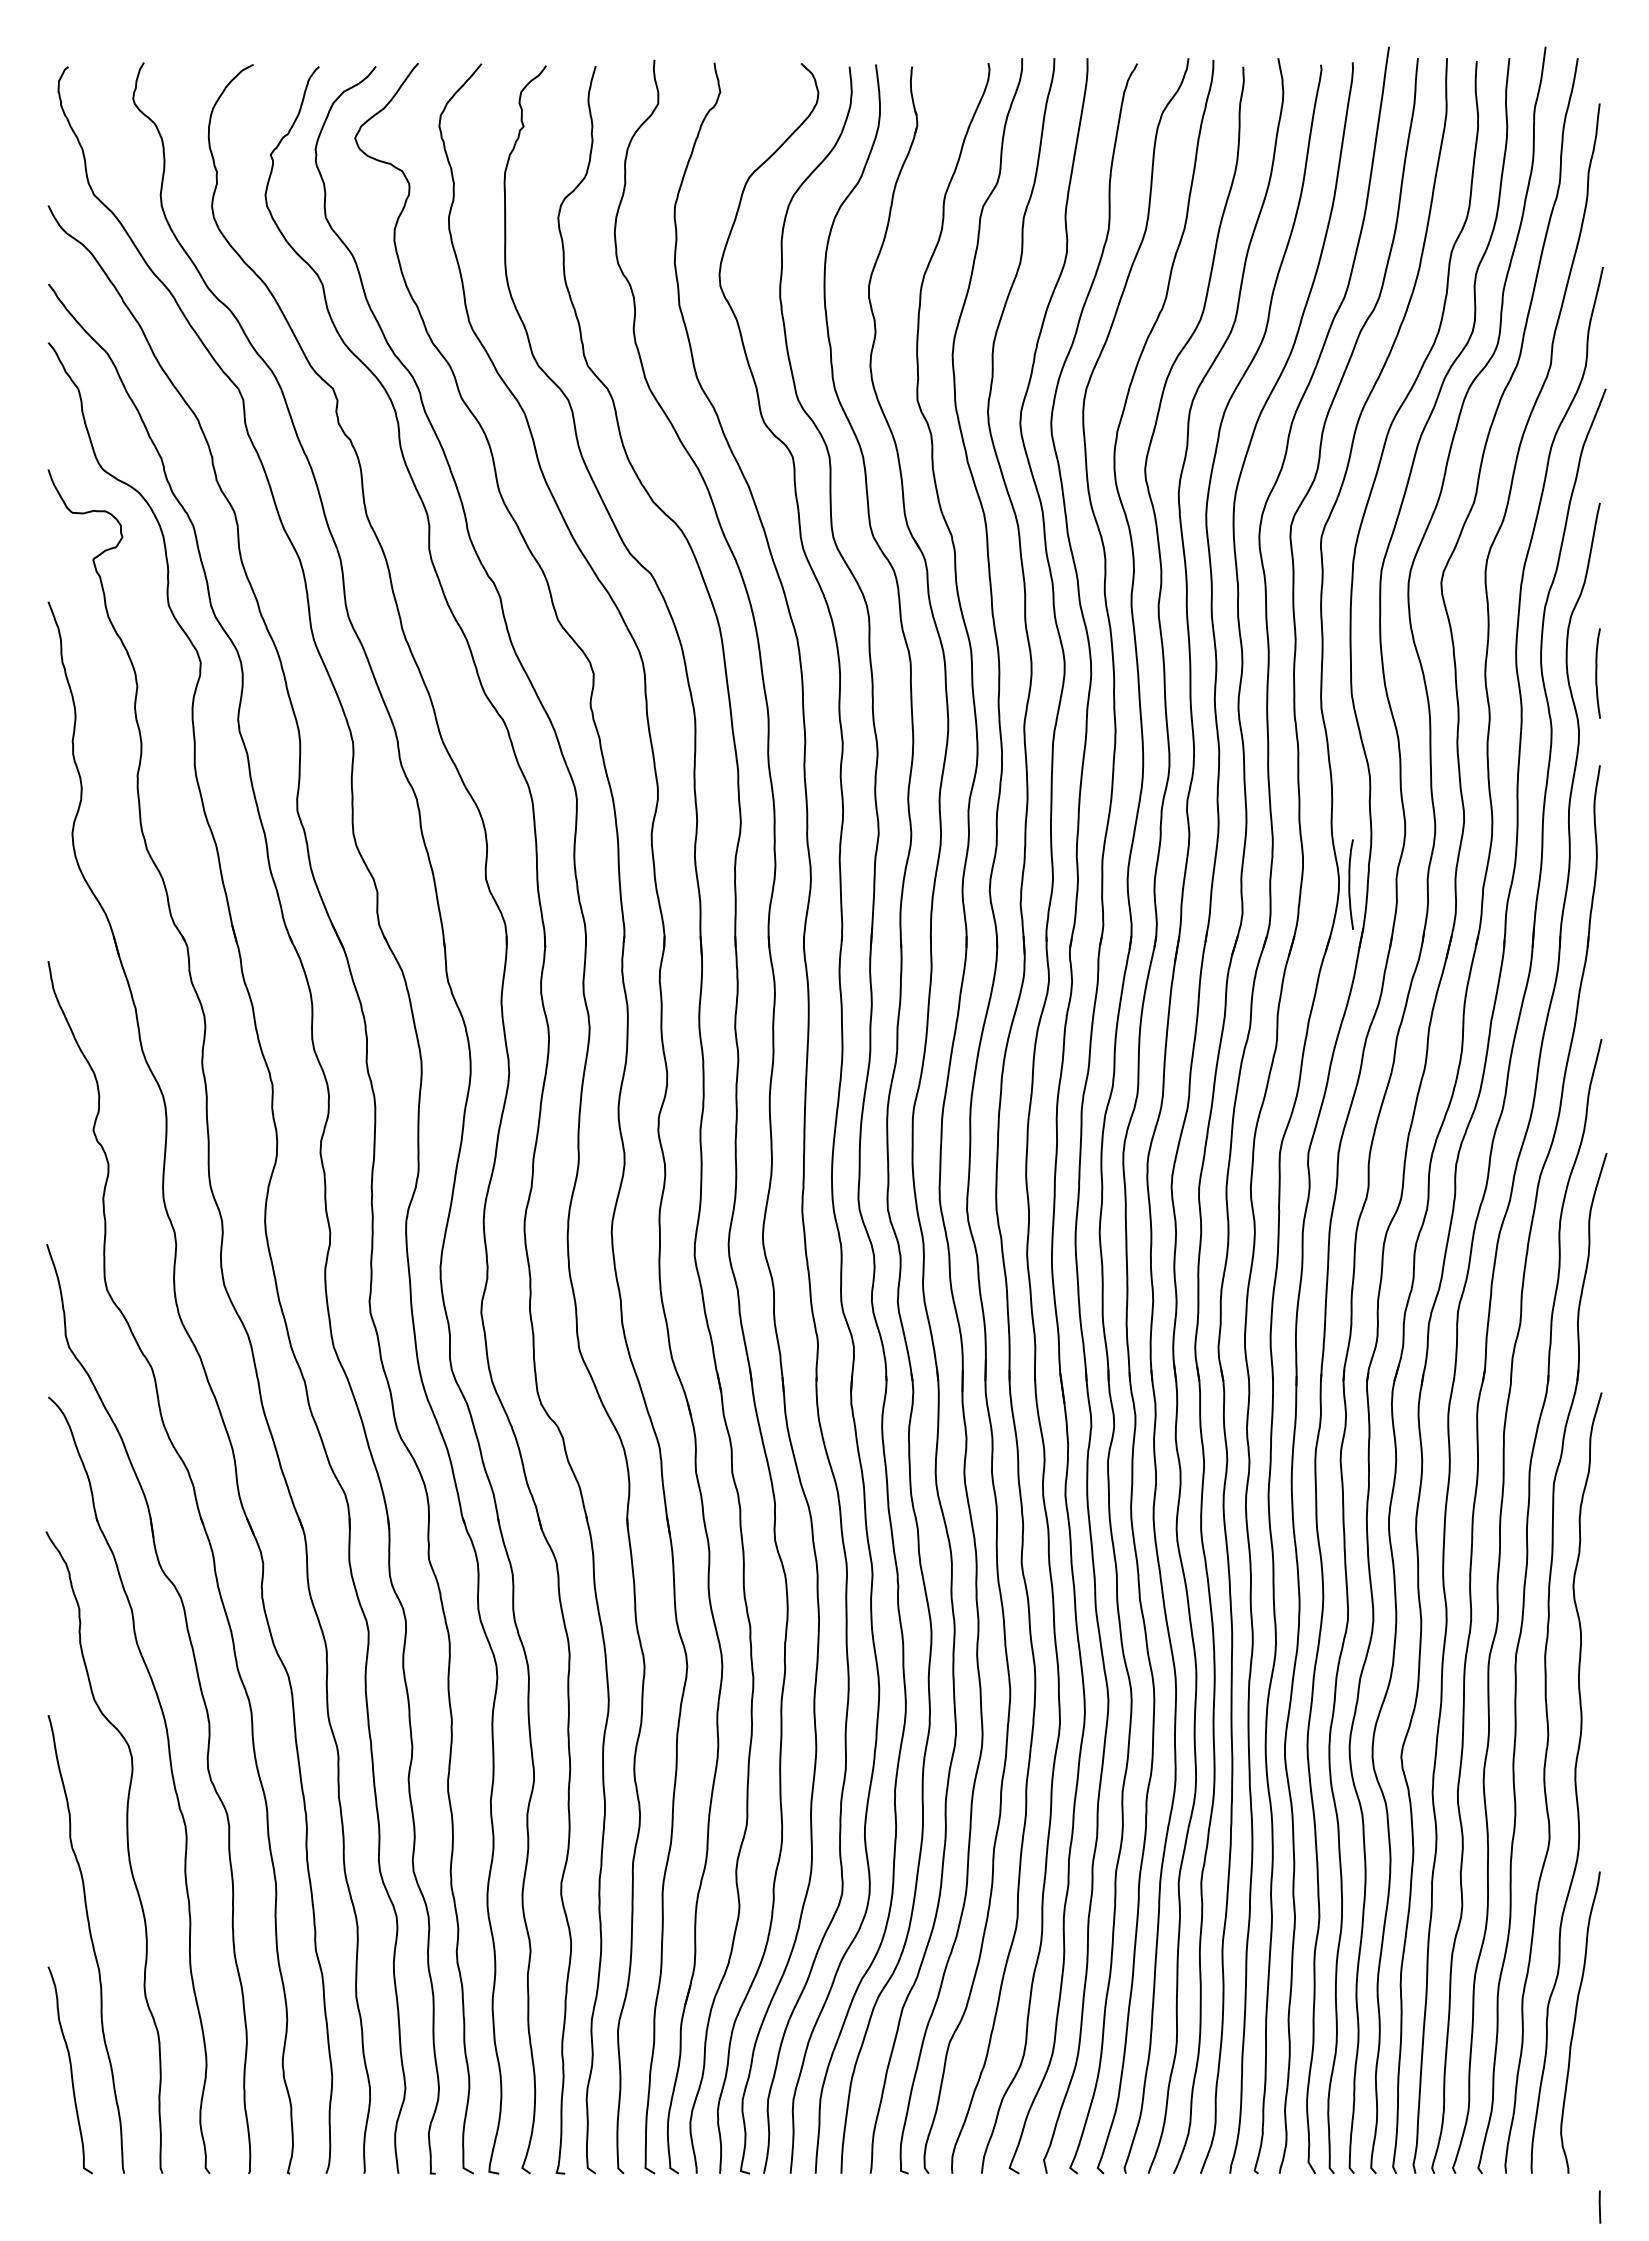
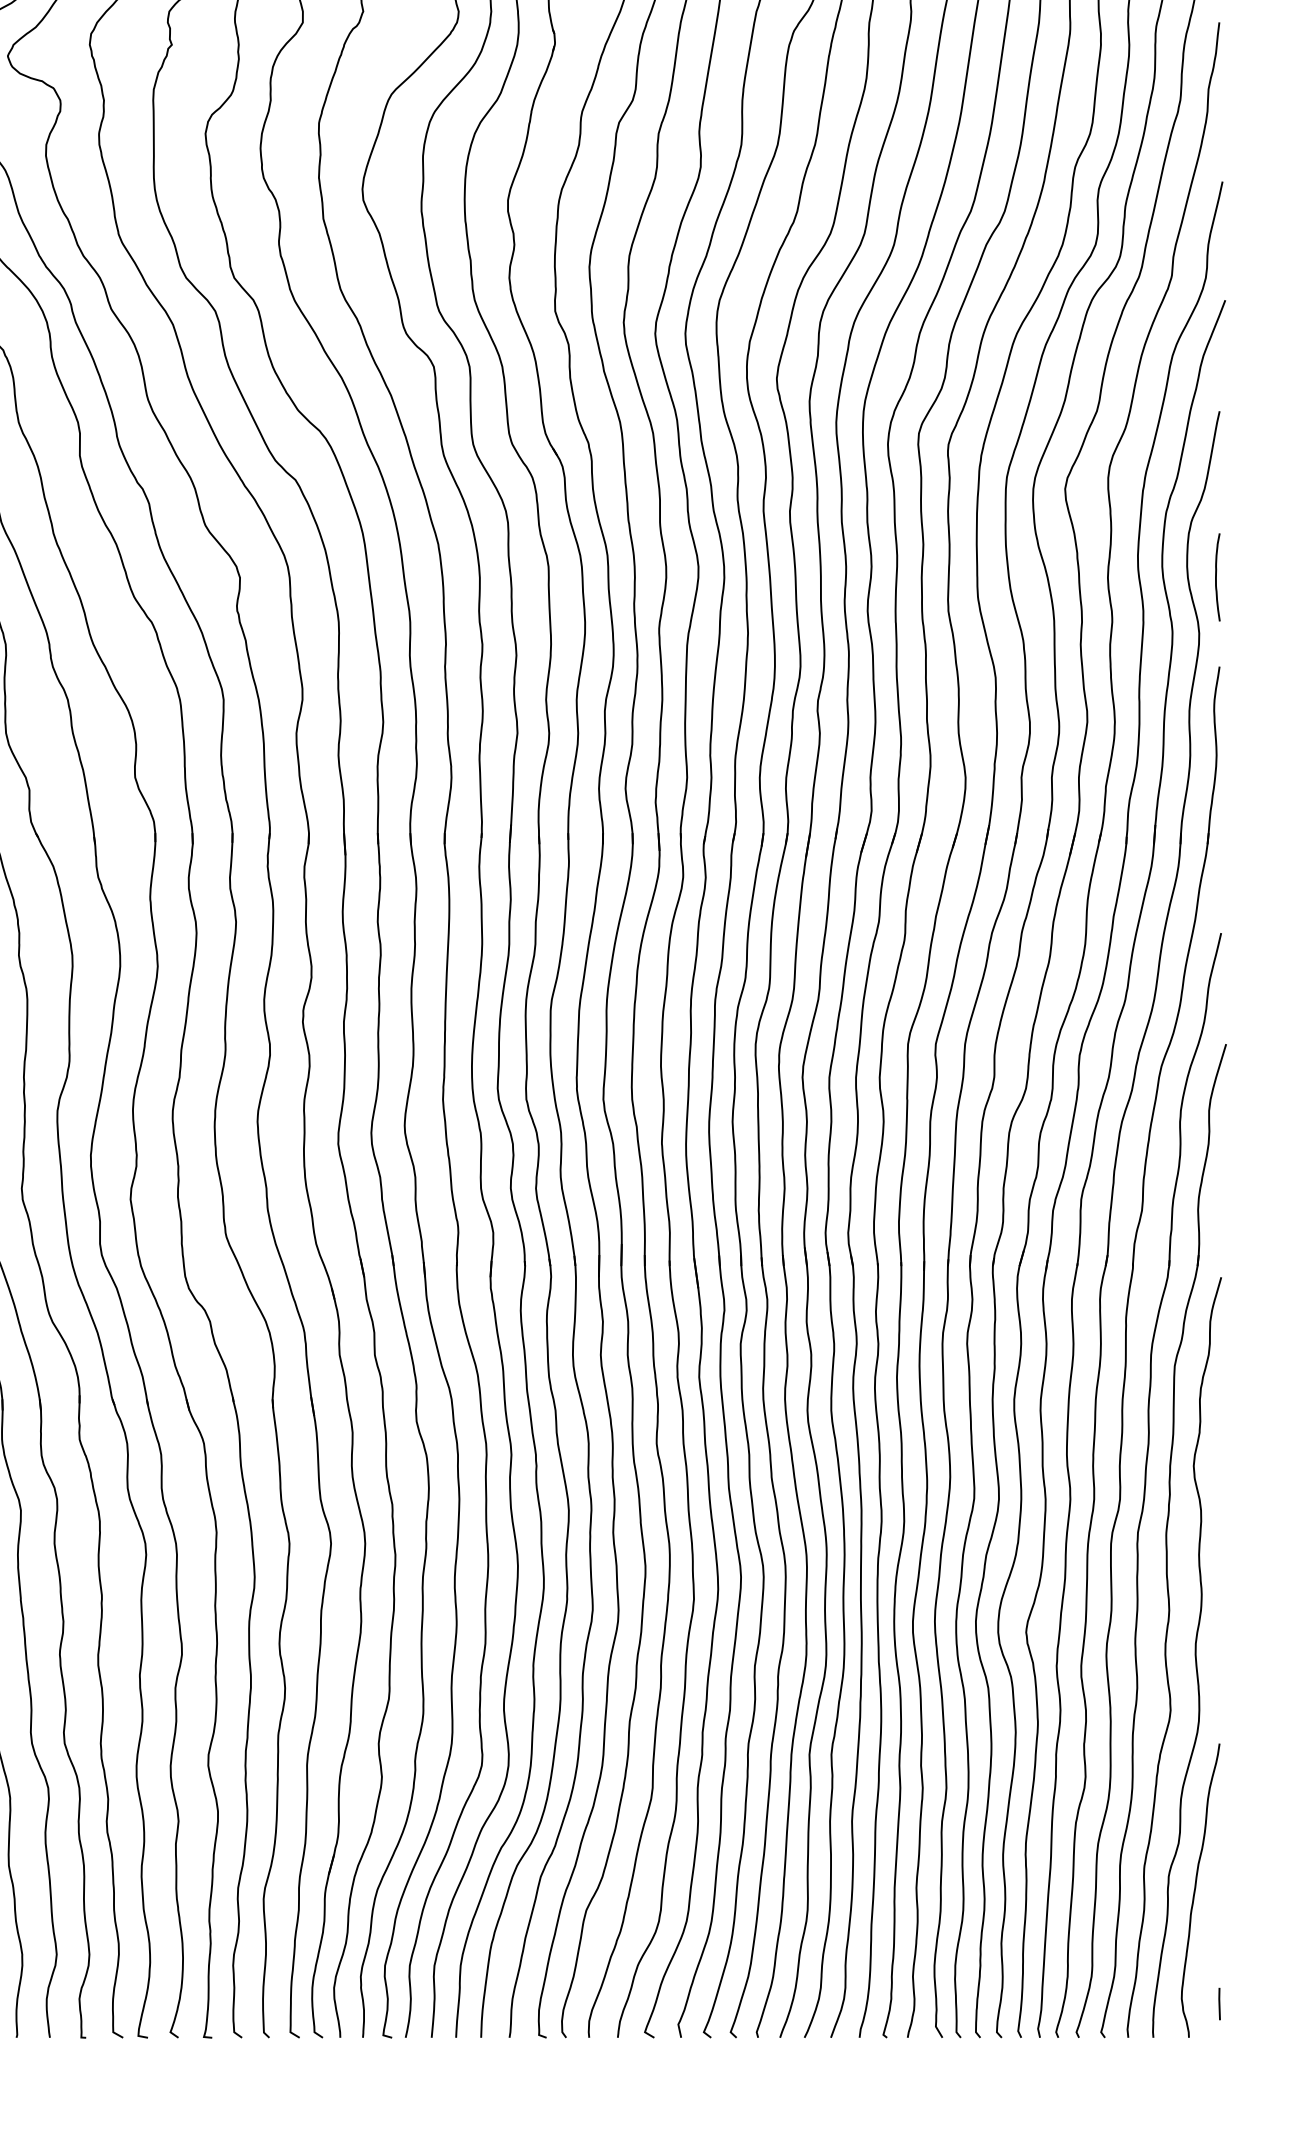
curve: (1350, 884) -> (976, 782), removed
line: (1599, 2206) -> (1219, 2003), moved

